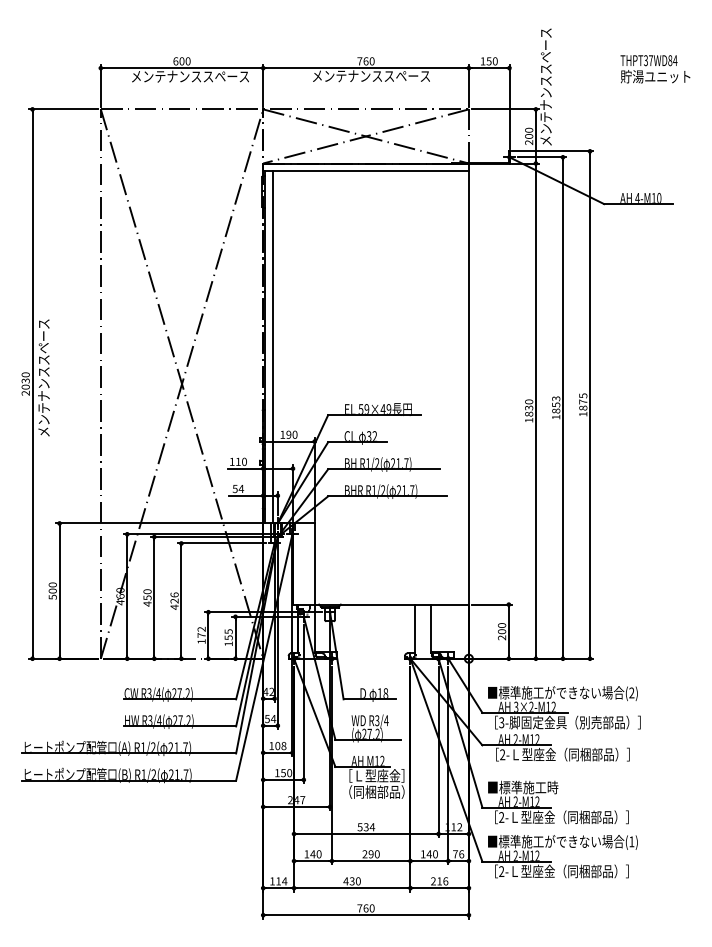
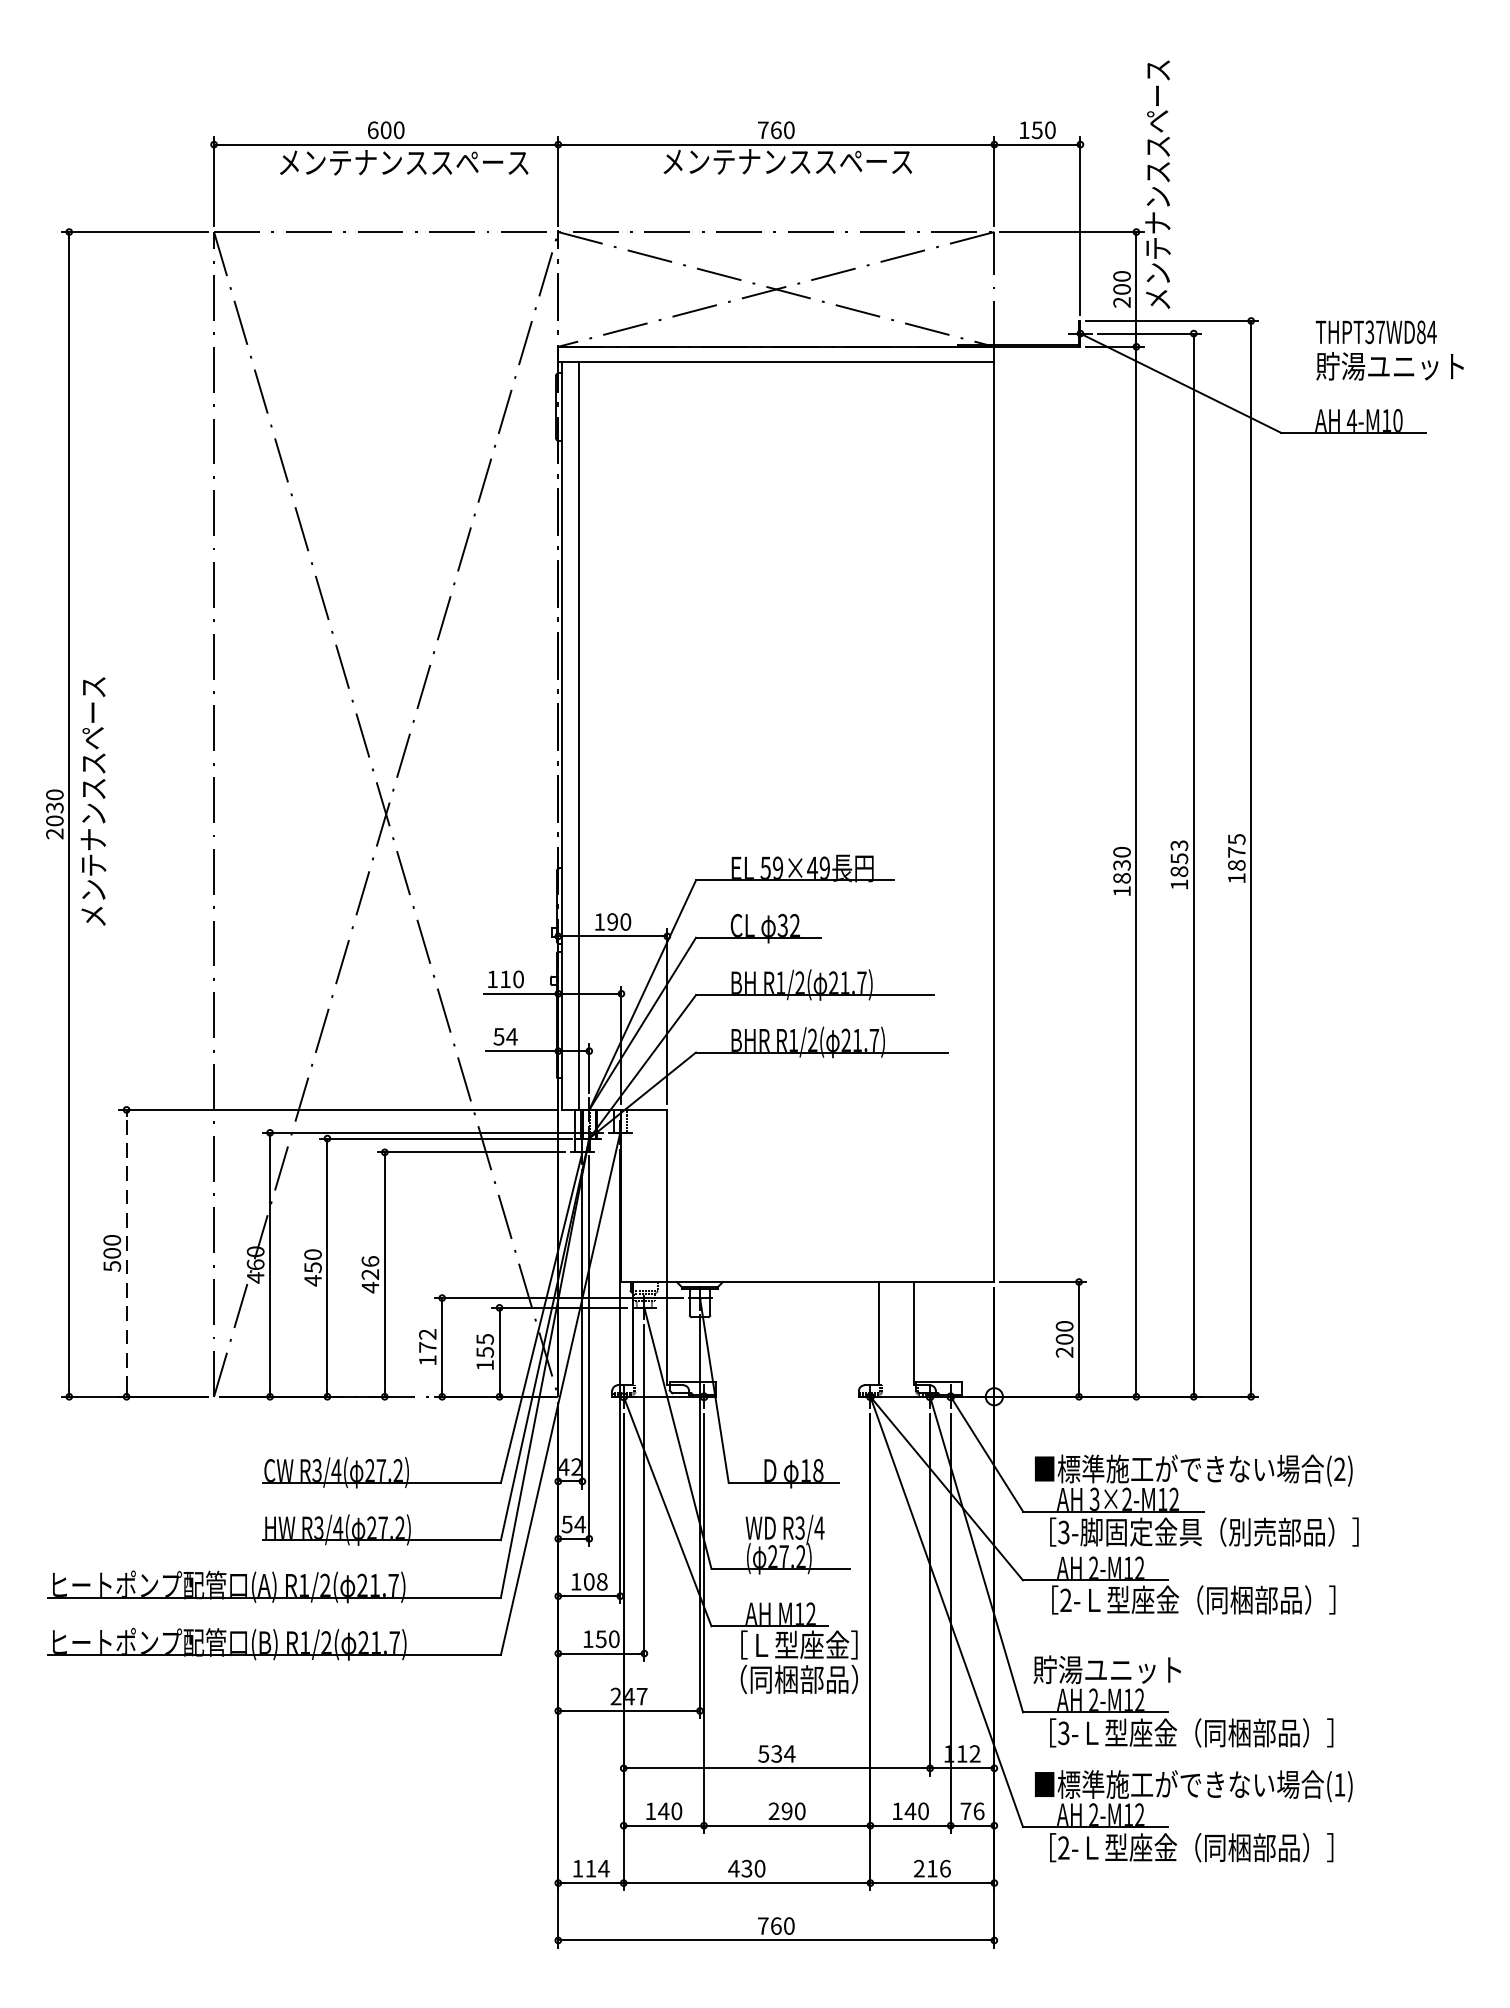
text: (655, 69) -> (1389, 351), moved
line: (59, 591) -> (126, 1254), solid -> dashed
text: (522, 787) -> (1107, 1669), ■標準施工時 -> 貯湯ユニット
text: (501, 817) -> (1063, 1733), 2- -> 3-

